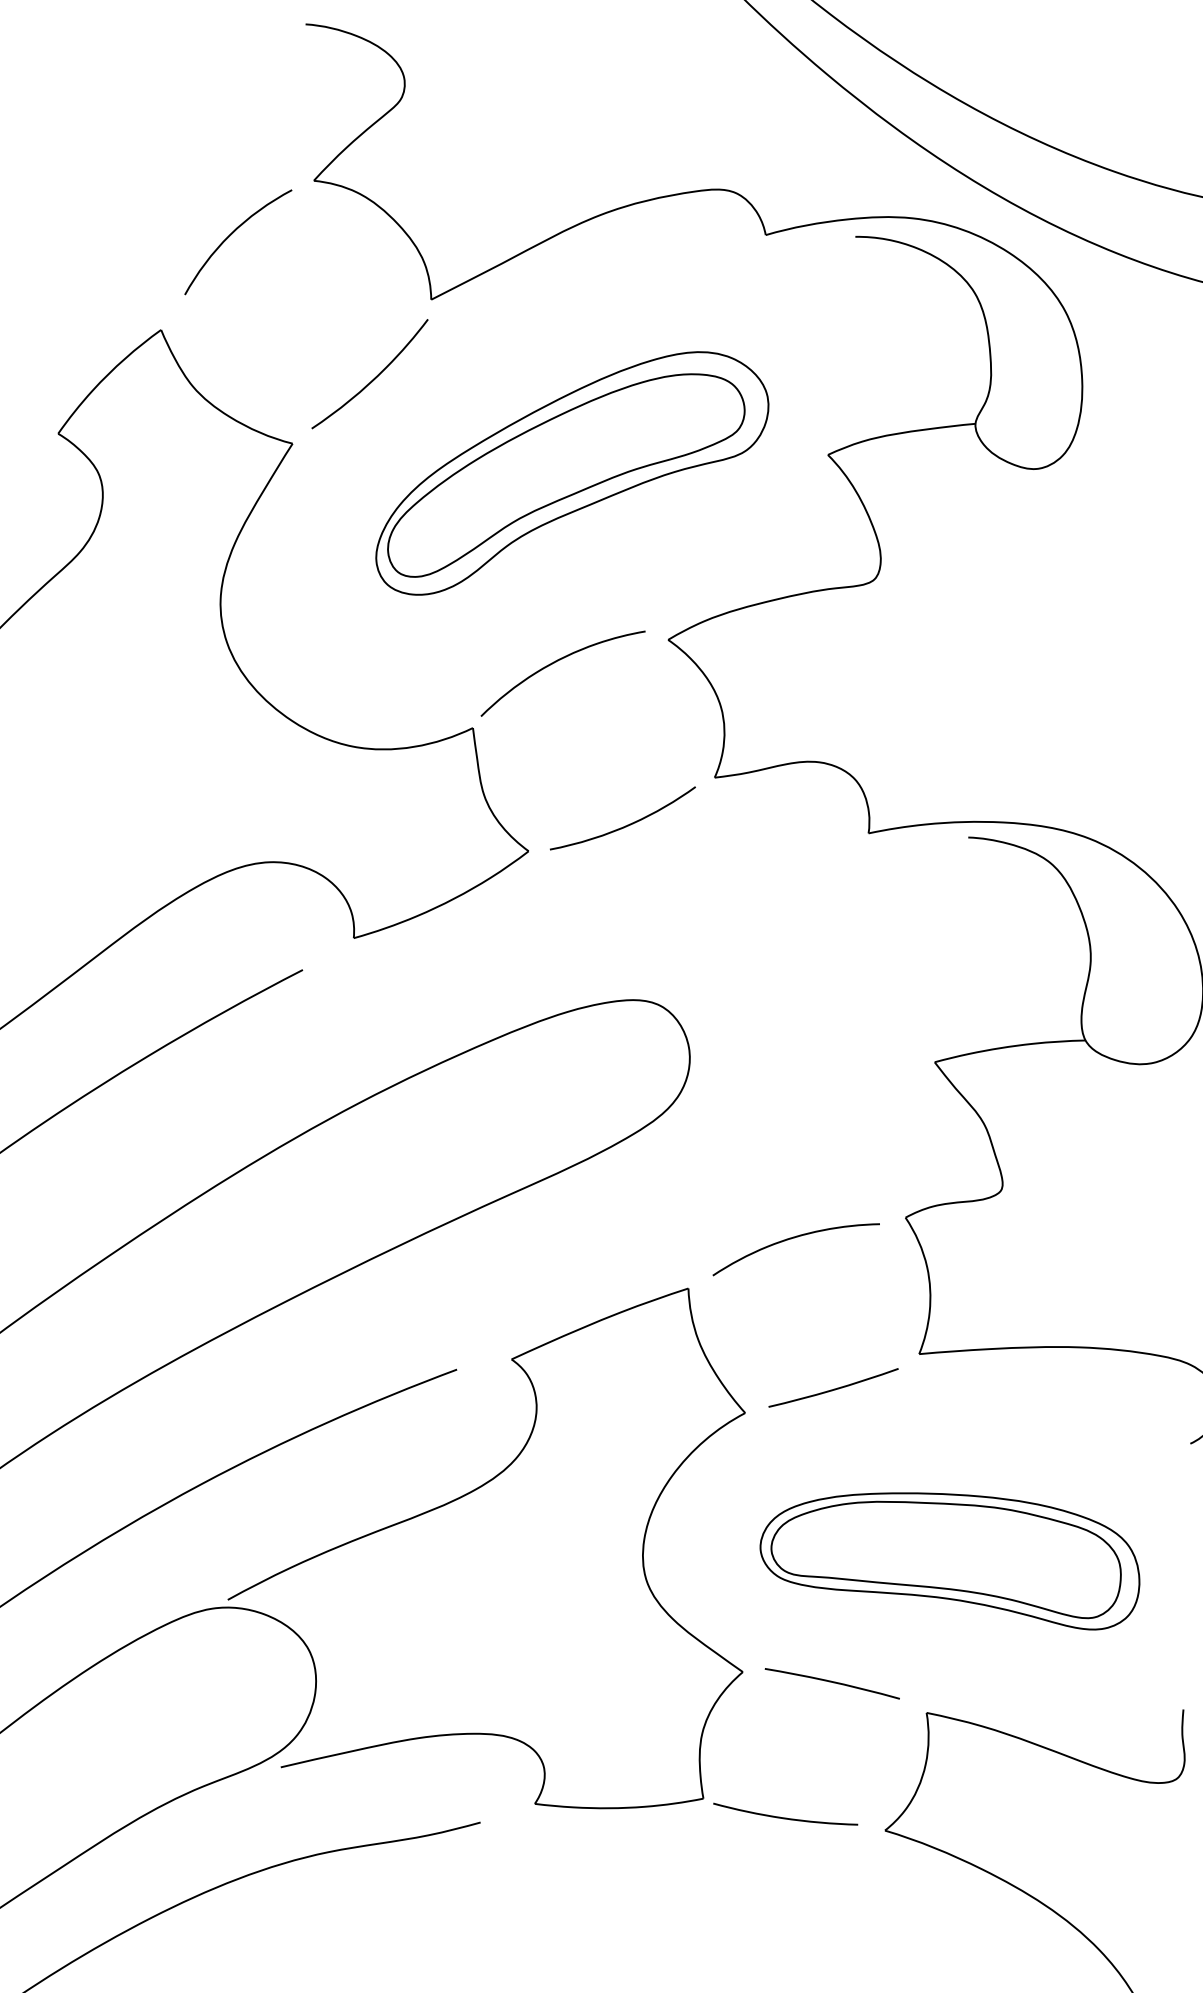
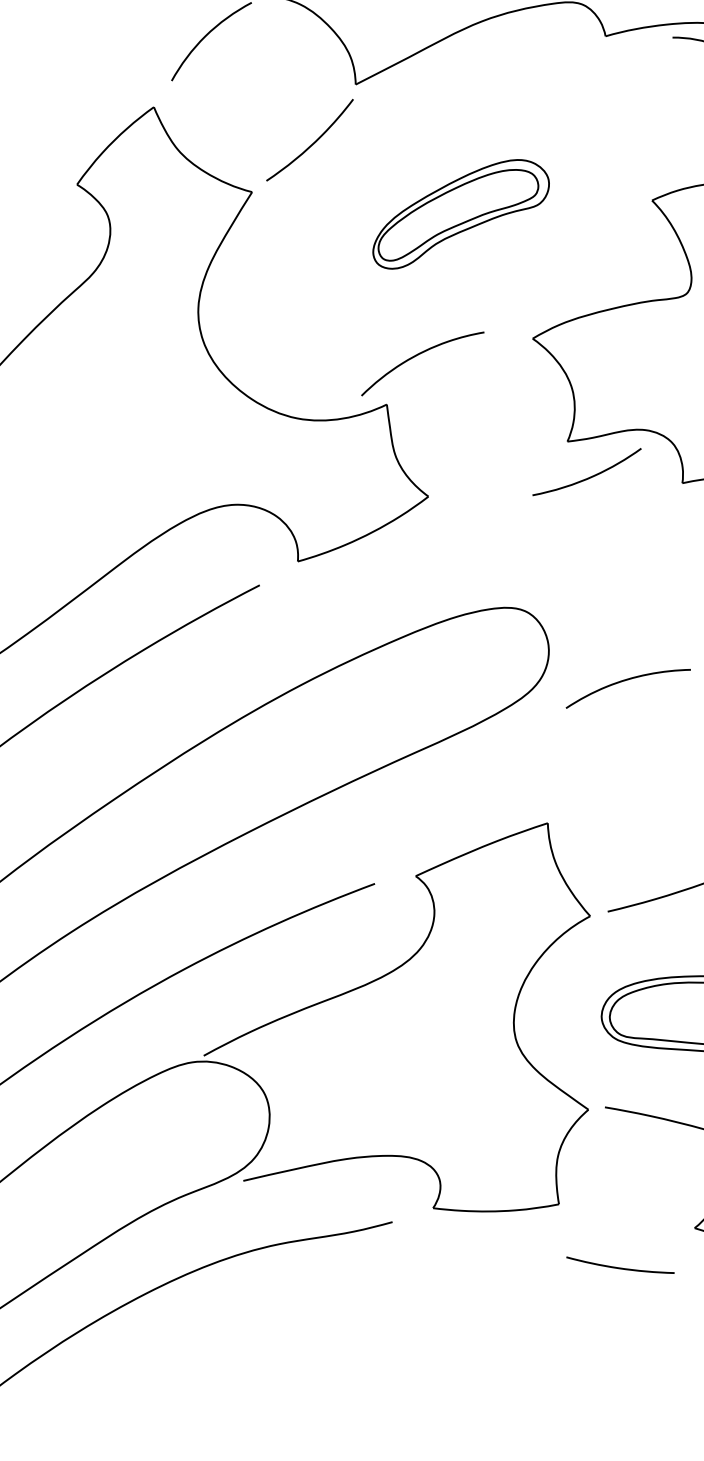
part: (572, 473) -> (461, 214), size x0.6
curve: (556, 662) -> (417, 355), moved
curve: (625, 825) -> (588, 477), moved
curve: (791, 1239) -> (624, 681), moved
curve: (785, 1817) -> (620, 1267), moved

